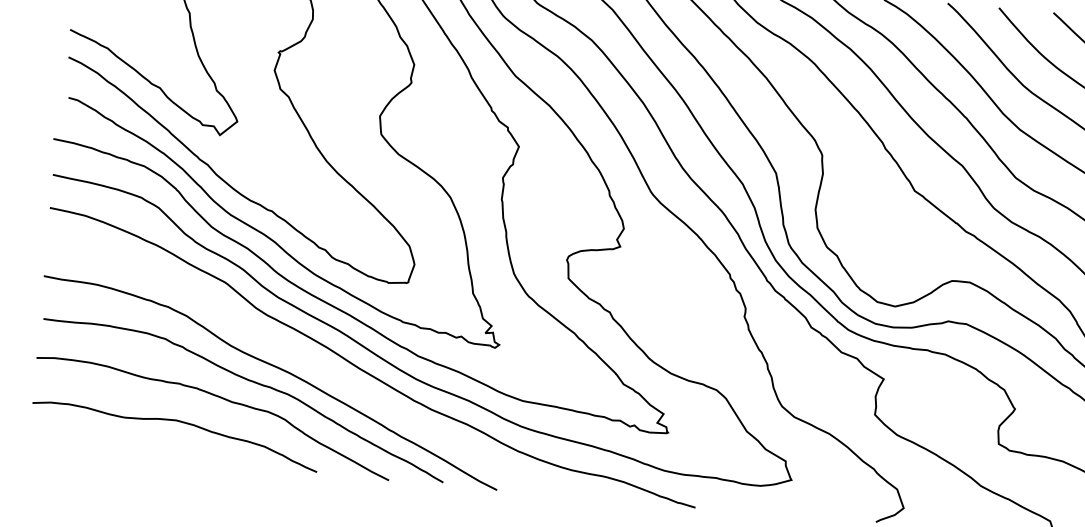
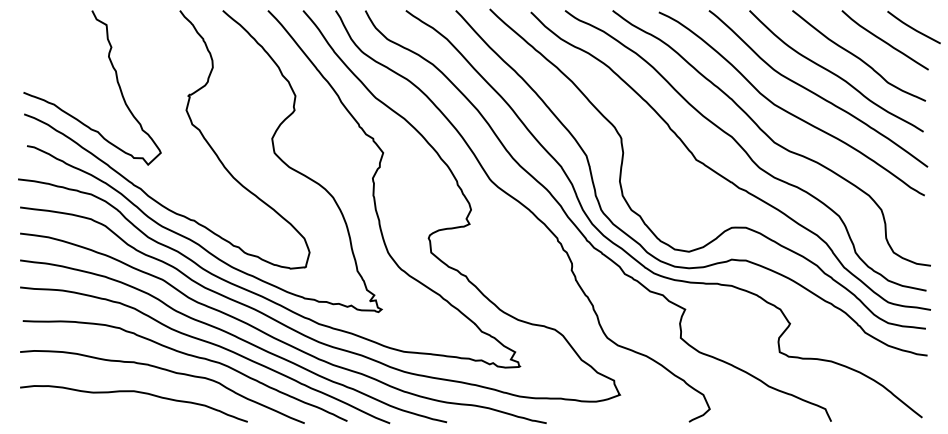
curve: (311, 363) -> (235, 337), added

